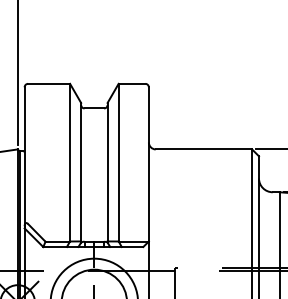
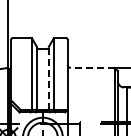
line: (203, 148) -> (92, 67), solid -> dashed
line: (106, 172) -> (48, 78), solid -> dashed

